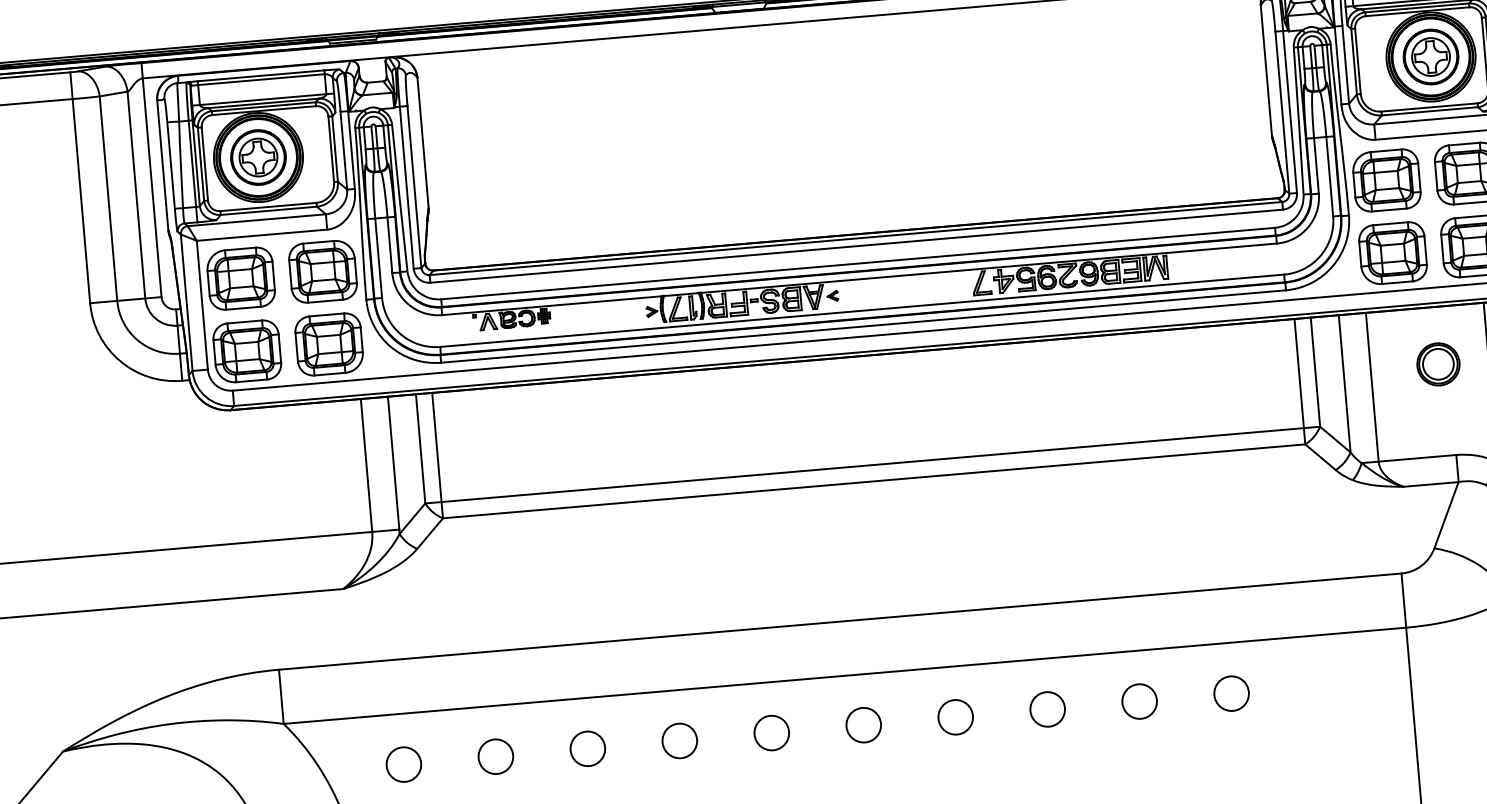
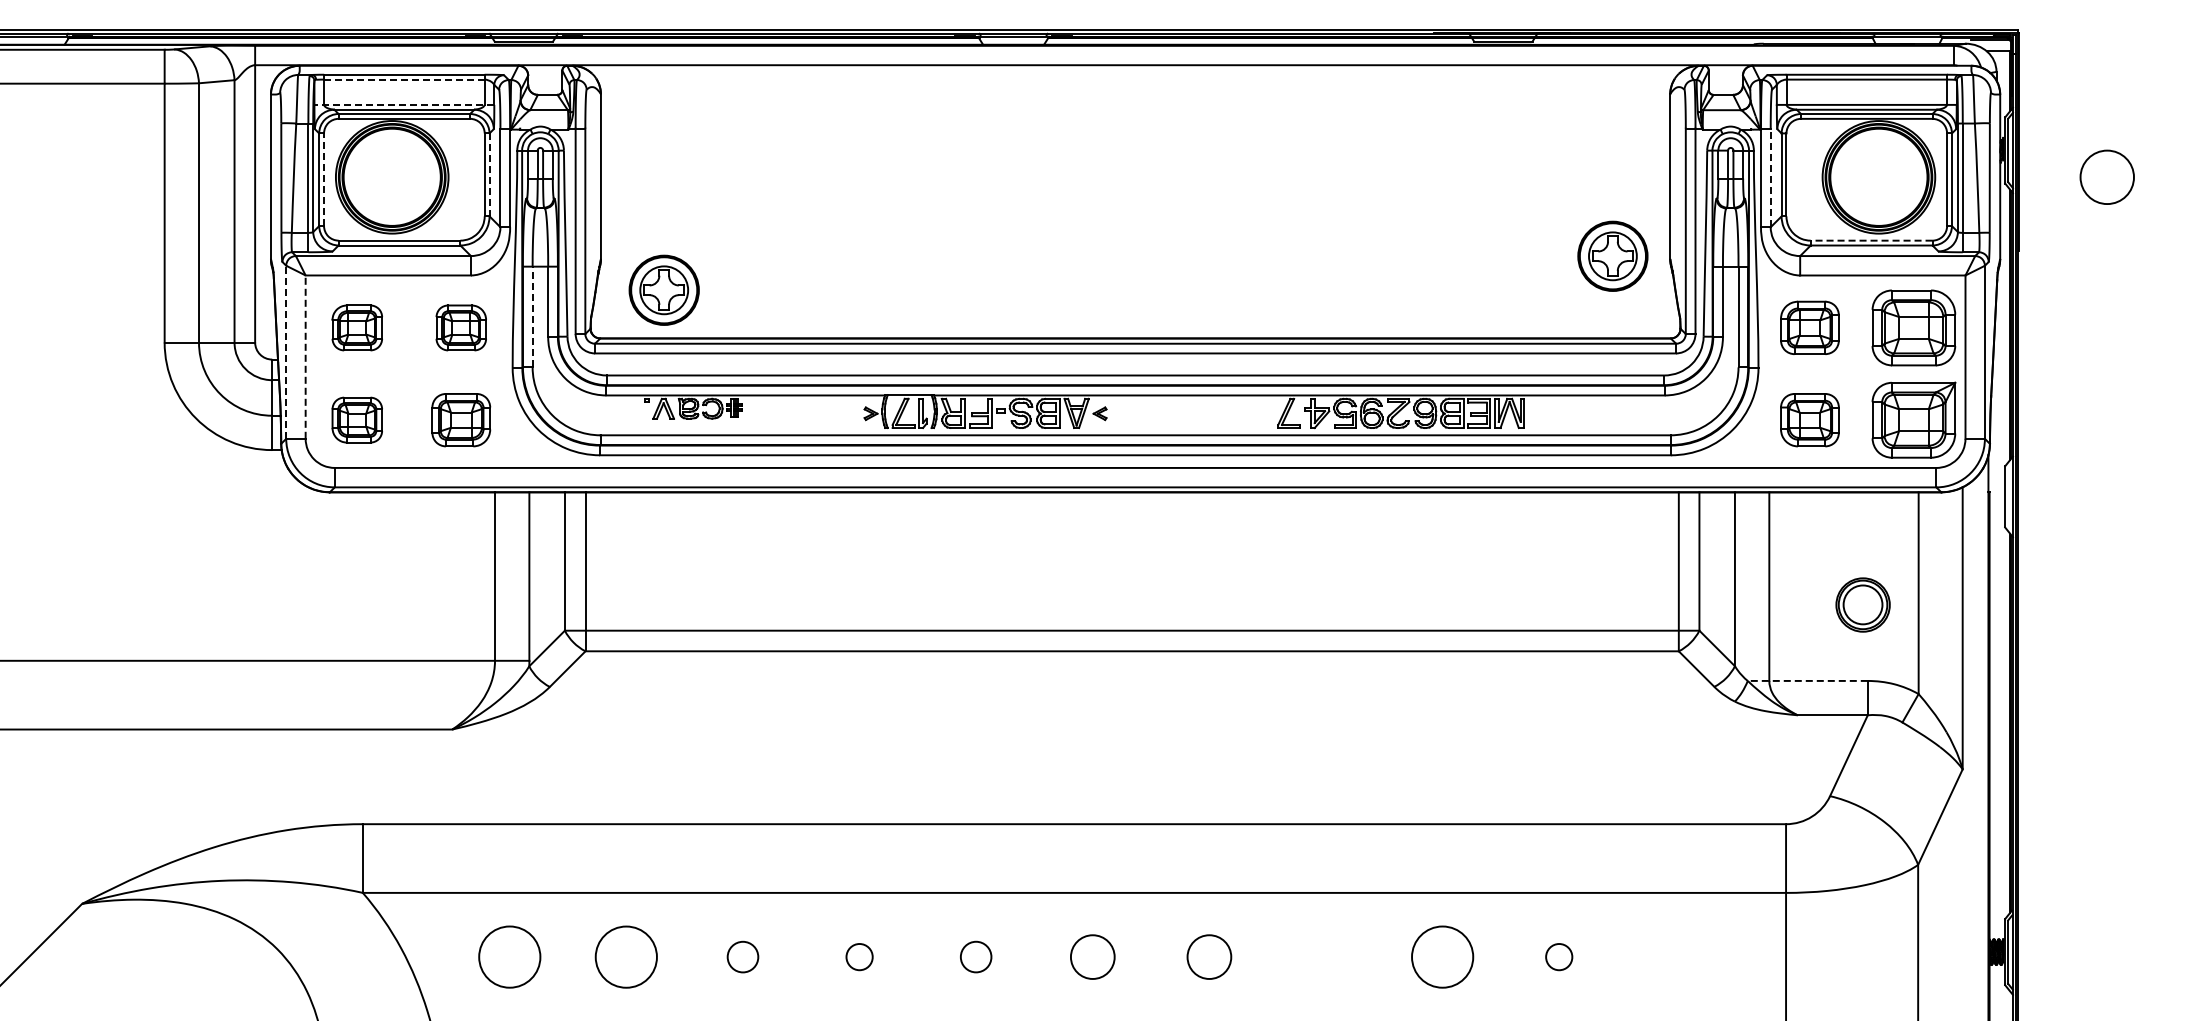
part: (1430, 56) -> (1612, 255), moved
line: (1345, 64) -> (1770, 177), solid -> dashed
line: (261, 79) -> (404, 79), solid -> dashed
line: (263, 99) -> (404, 104), solid -> dashed
line: (1429, 107) -> (1871, 240), solid -> dashed
line: (335, 149) -> (489, 175), solid -> dashed
part: (257, 156) -> (663, 289), moved
line: (205, 163) -> (324, 179), solid -> dashed
part: (1386, 180) -> (1809, 327), size x0.7
part: (1392, 252) -> (1809, 419), size x0.7
line: (378, 257) -> (532, 316), solid -> dashed
part: (323, 271) -> (461, 327), size x0.6
part: (241, 278) -> (357, 327), size x0.6
line: (186, 302) -> (286, 352), solid -> dashed
line: (202, 305) -> (305, 357), solid -> dashed
part: (329, 343) -> (461, 419), size x0.7
part: (247, 350) -> (357, 419), size x0.6
part: (1437, 364) -> (1862, 604), moved
line: (1408, 458) -> (1807, 680), solid -> dashed
circle: (1231, 693) -> (1559, 956), size x0.6
circle: (1139, 701) -> (1442, 956), size x1.4
circle: (1047, 708) -> (1325, 956), removed
circle: (771, 732) -> (975, 956), size x0.7
circle: (679, 740) -> (859, 956), size x0.6
circle: (587, 748) -> (742, 956), size x0.7
circle: (495, 756) -> (626, 956), size x1.4
circle: (403, 764) -> (509, 956), size x1.4

